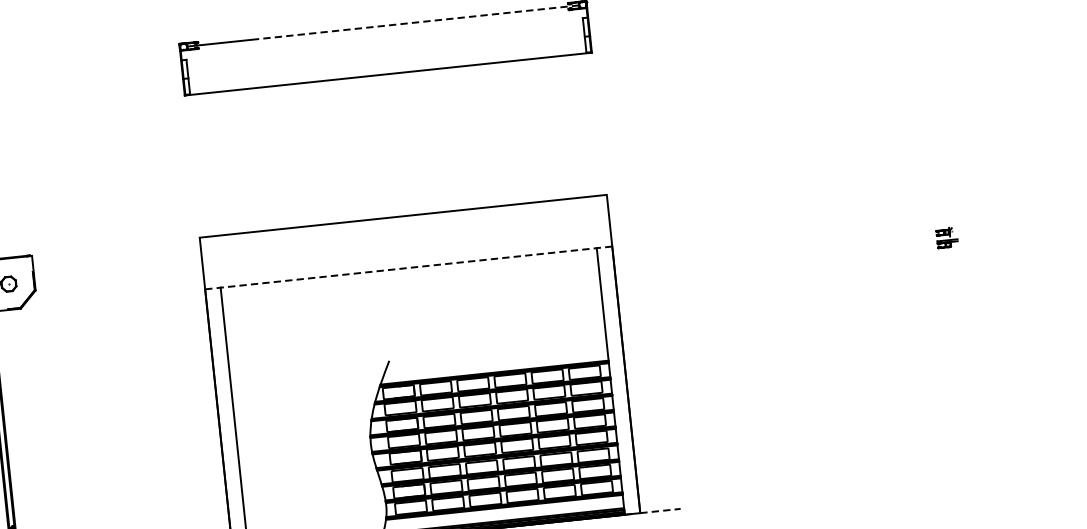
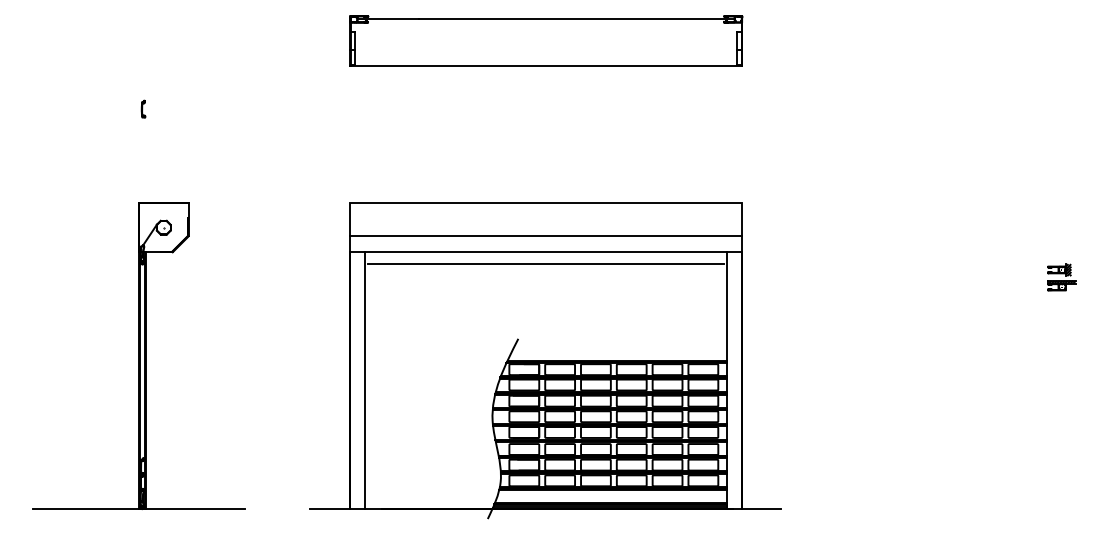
line: (414, 22) -> (576, 19), dashed -> solid
part: (946, 237) -> (1061, 277), size x1.43
line: (407, 251) -> (546, 236), added
line: (409, 268) -> (546, 252), dashed -> solid
line: (410, 280) -> (546, 264), added
line: (661, 510) -> (762, 508), dashed -> solid

